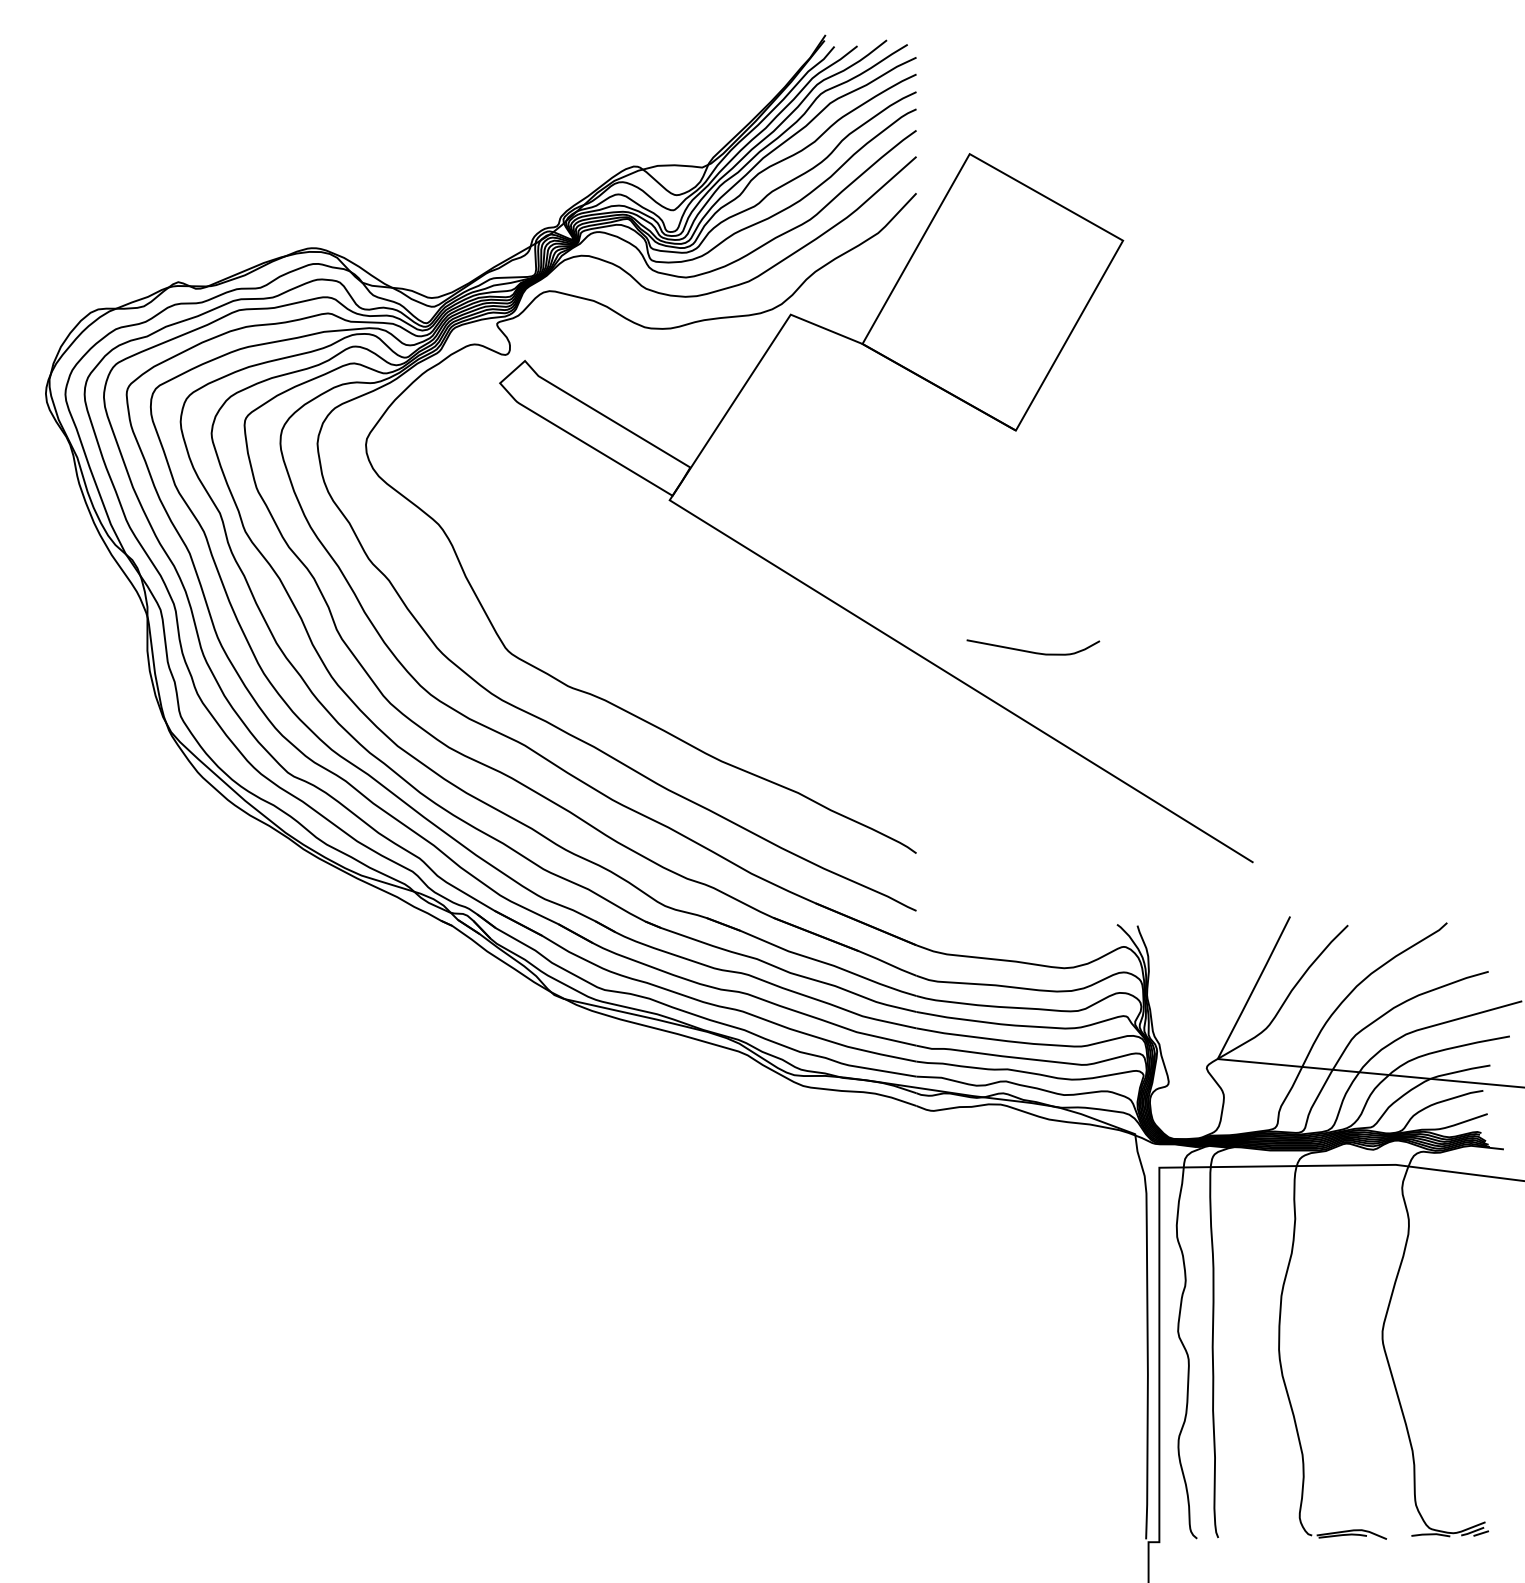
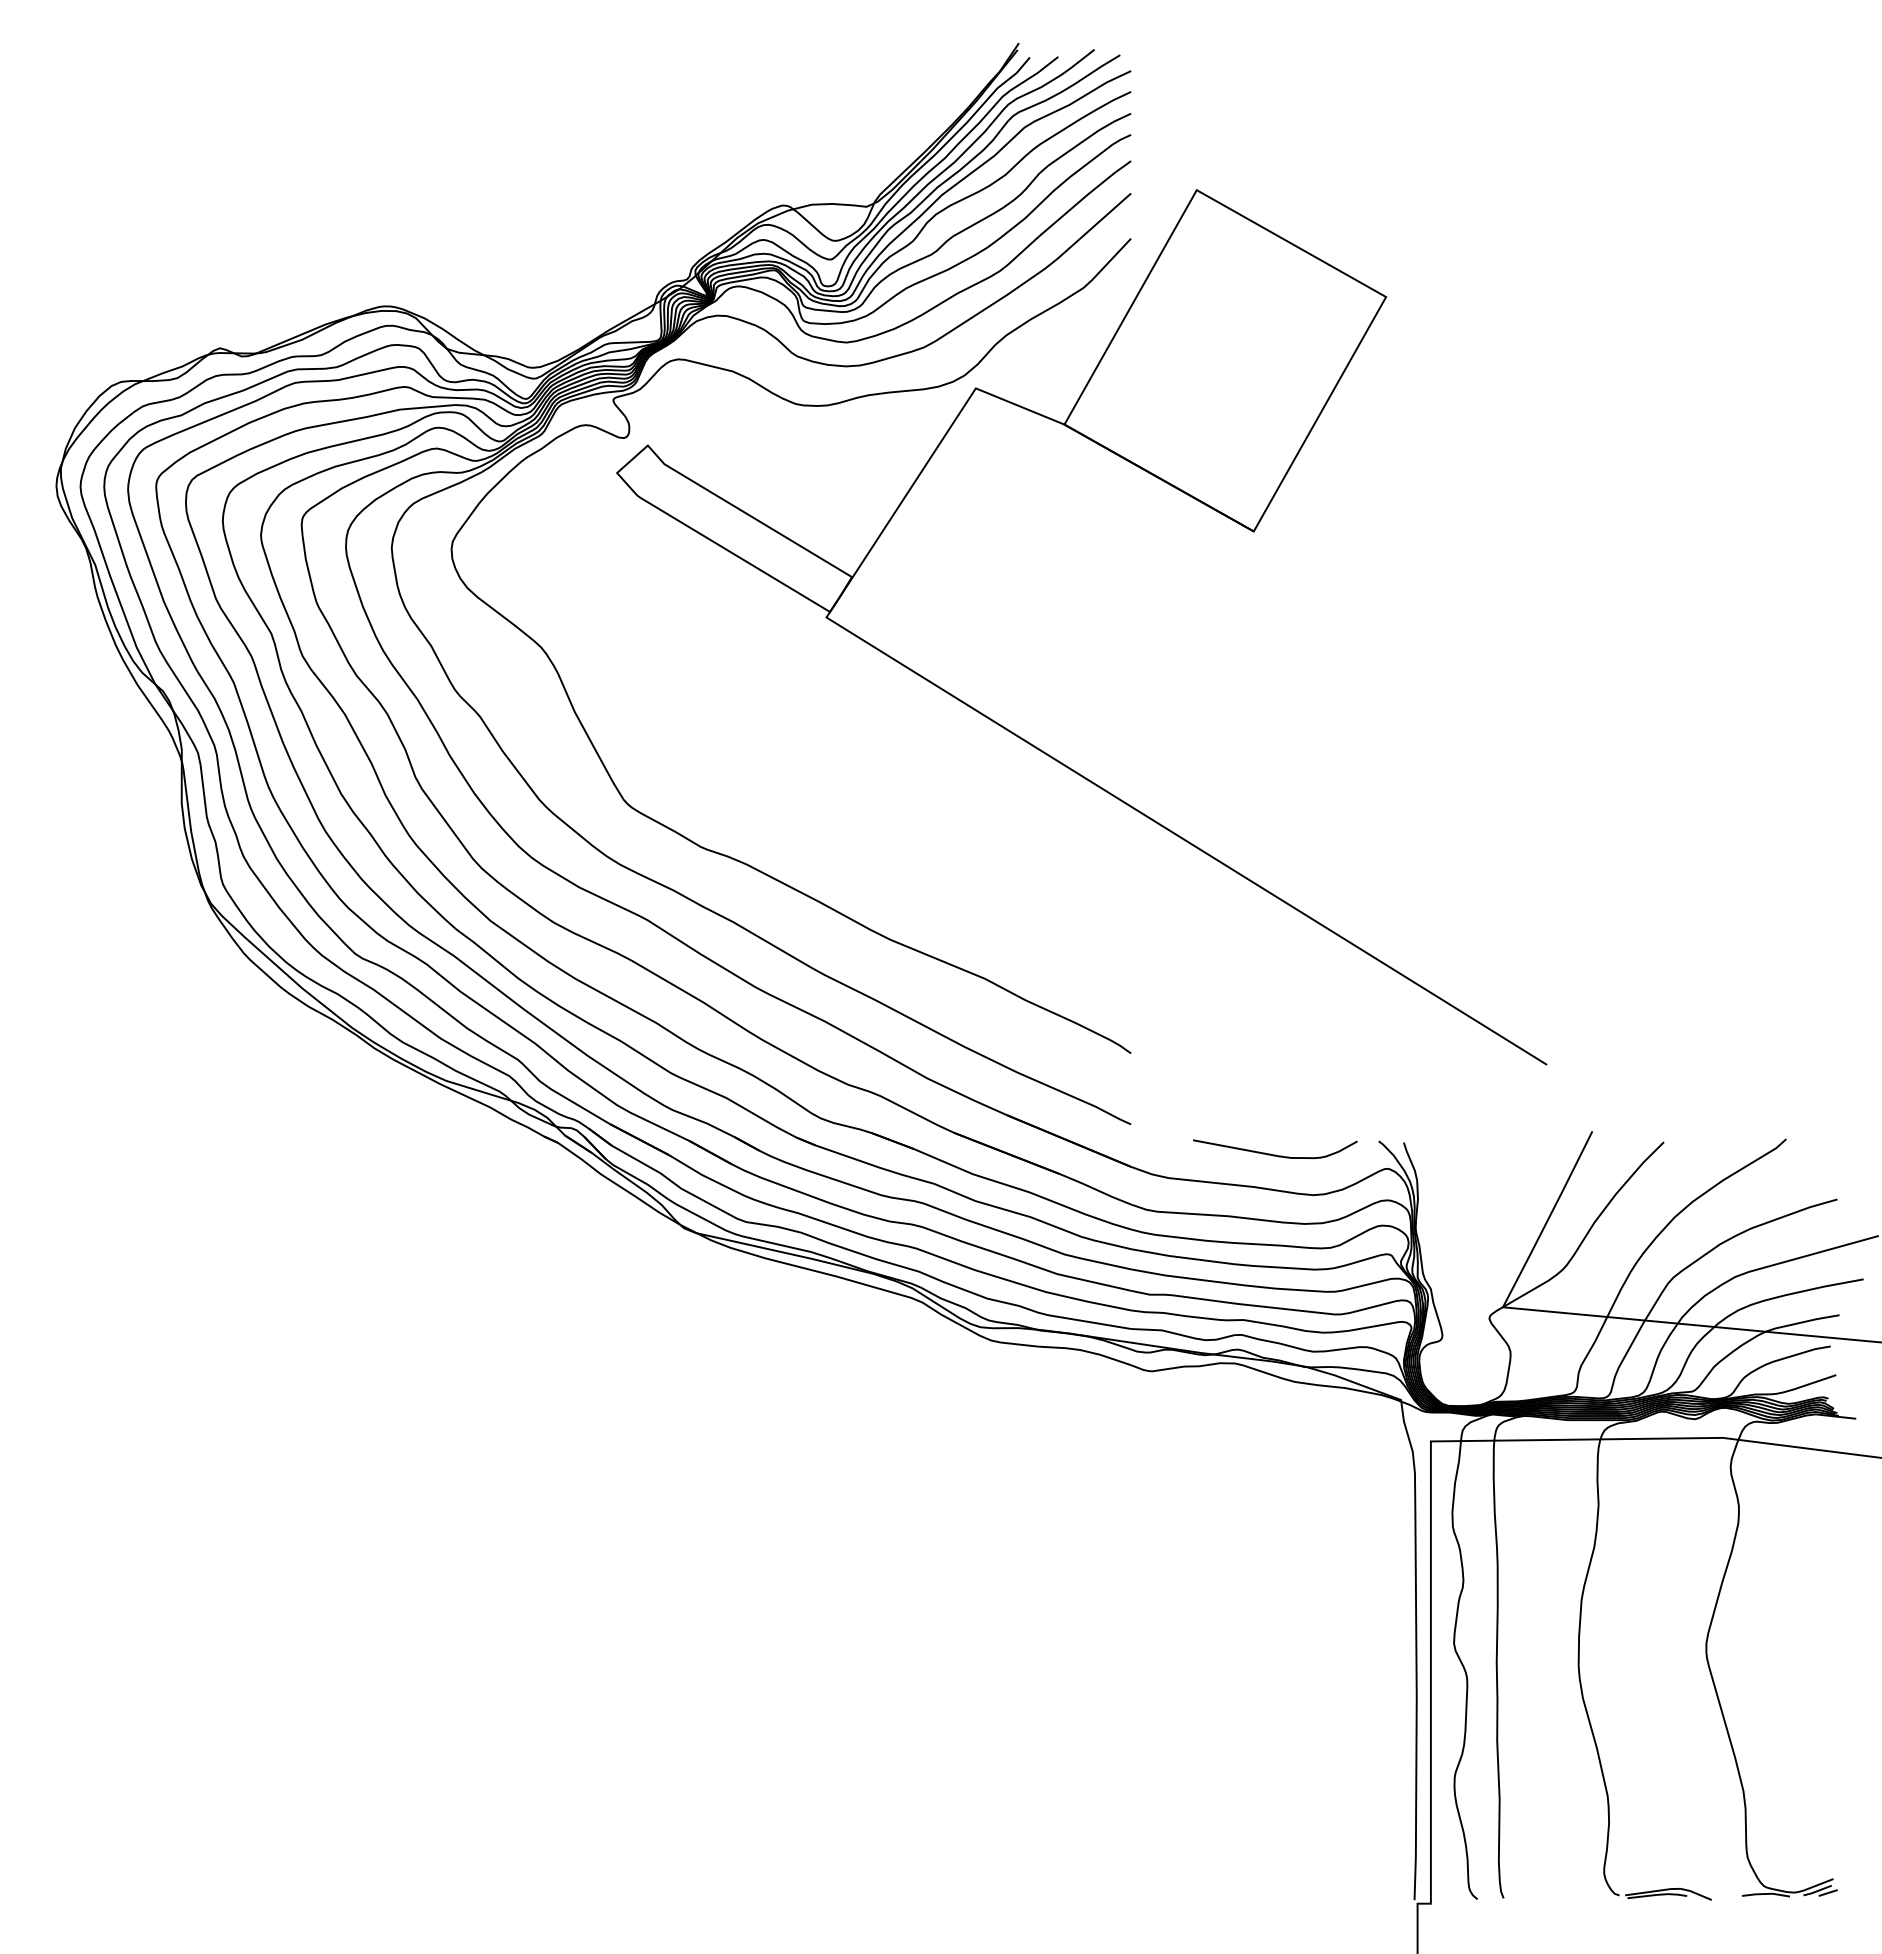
curve: (1033, 651) -> (1275, 1154), moved

